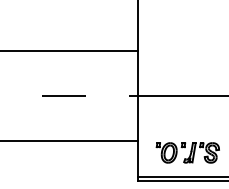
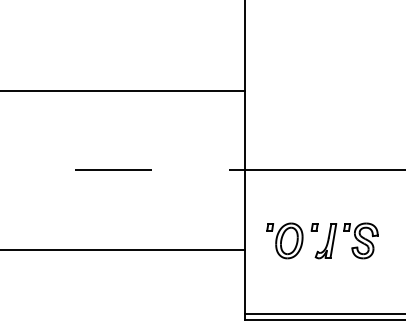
part: (187, 152) -> (321, 240), moved

